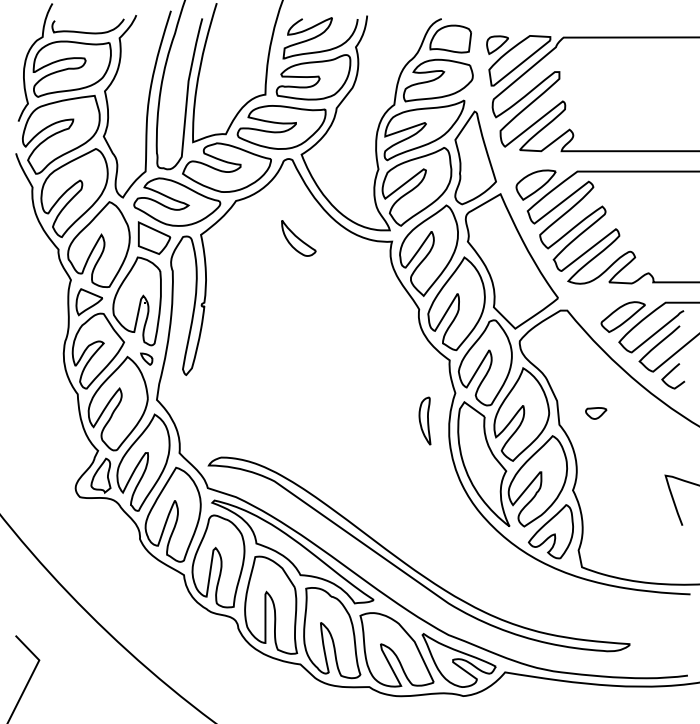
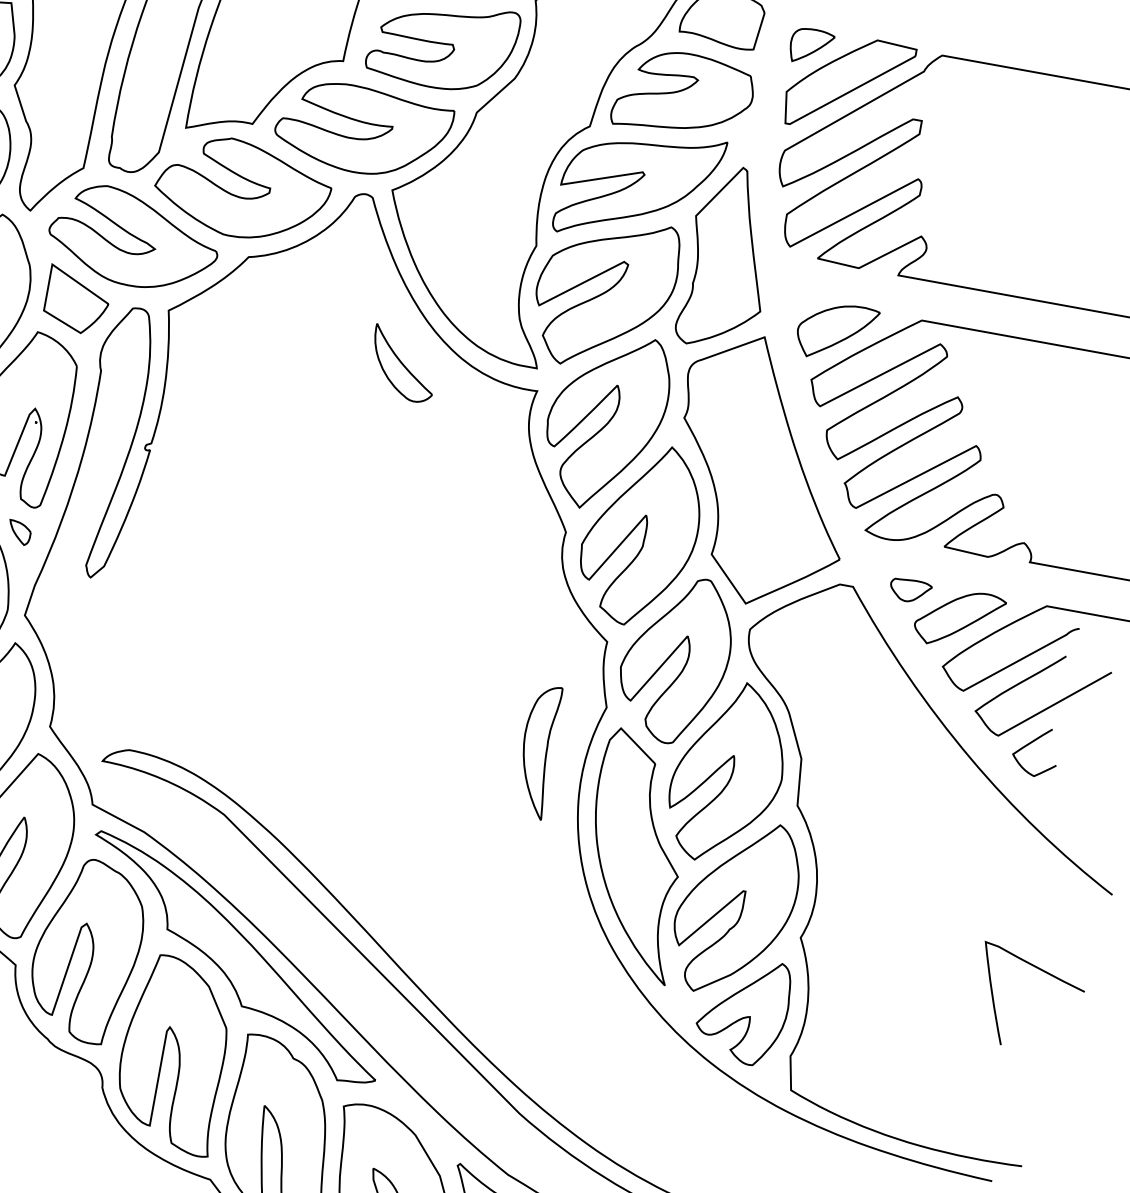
part: (298, 238) -> (402, 364), moved
part: (596, 413) -> (910, 591), moved
part: (424, 420) -> (537, 749), size x1.43

